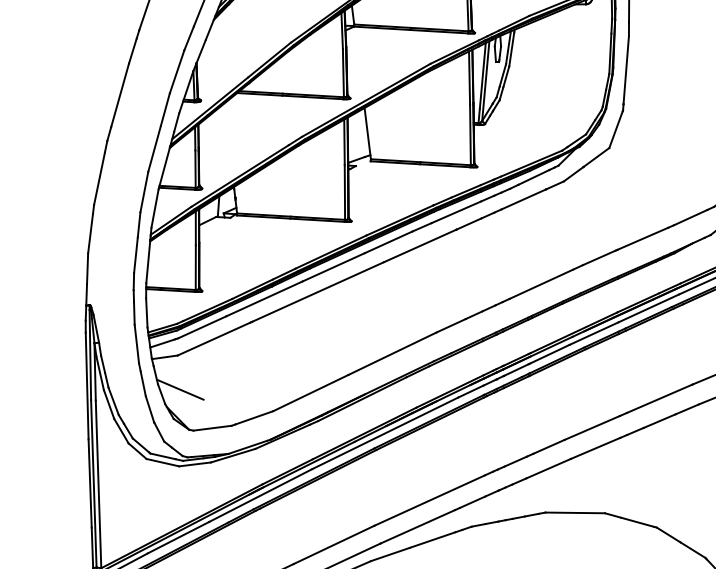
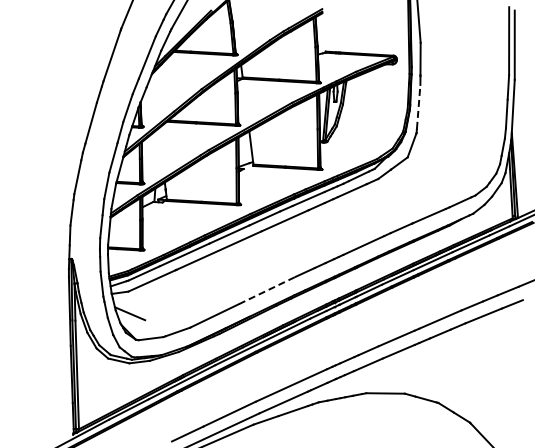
line: (625, 69) -> (418, 106), solid -> dashed
line: (392, 353) -> (267, 290), solid -> dashed

